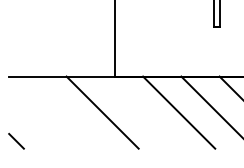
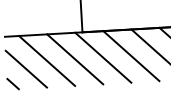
line: (64, 112) -> (47, 60), added
line: (140, 112) -> (102, 57), added
line: (35, 121) -> (26, 68), added

